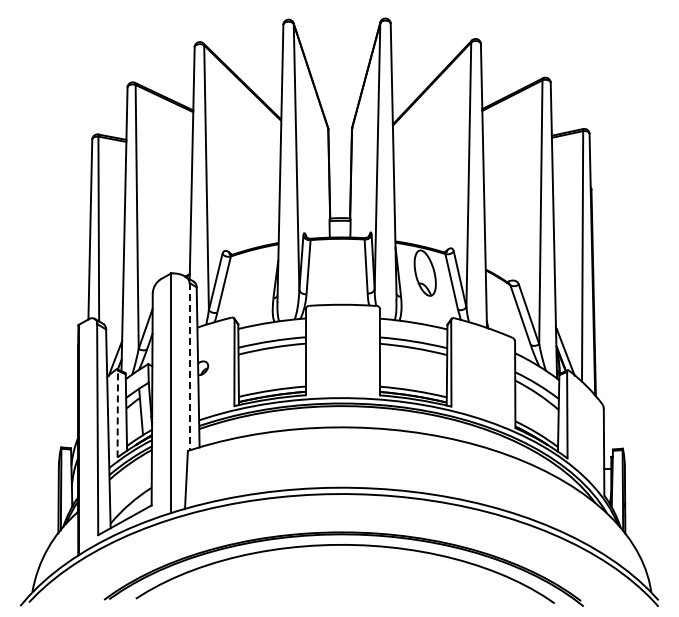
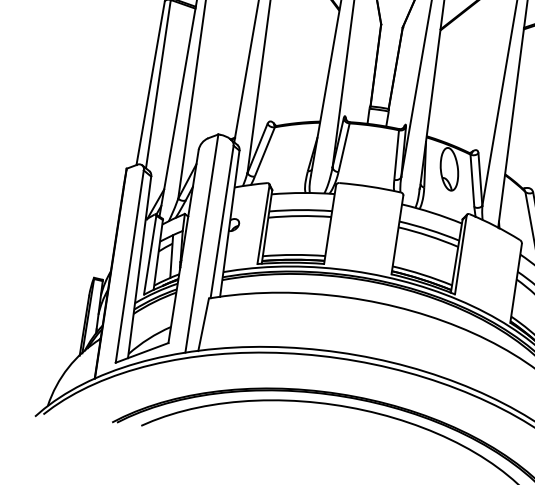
line: (189, 366) -> (222, 221), dashed -> solid
line: (117, 413) -> (150, 254), dashed -> solid

